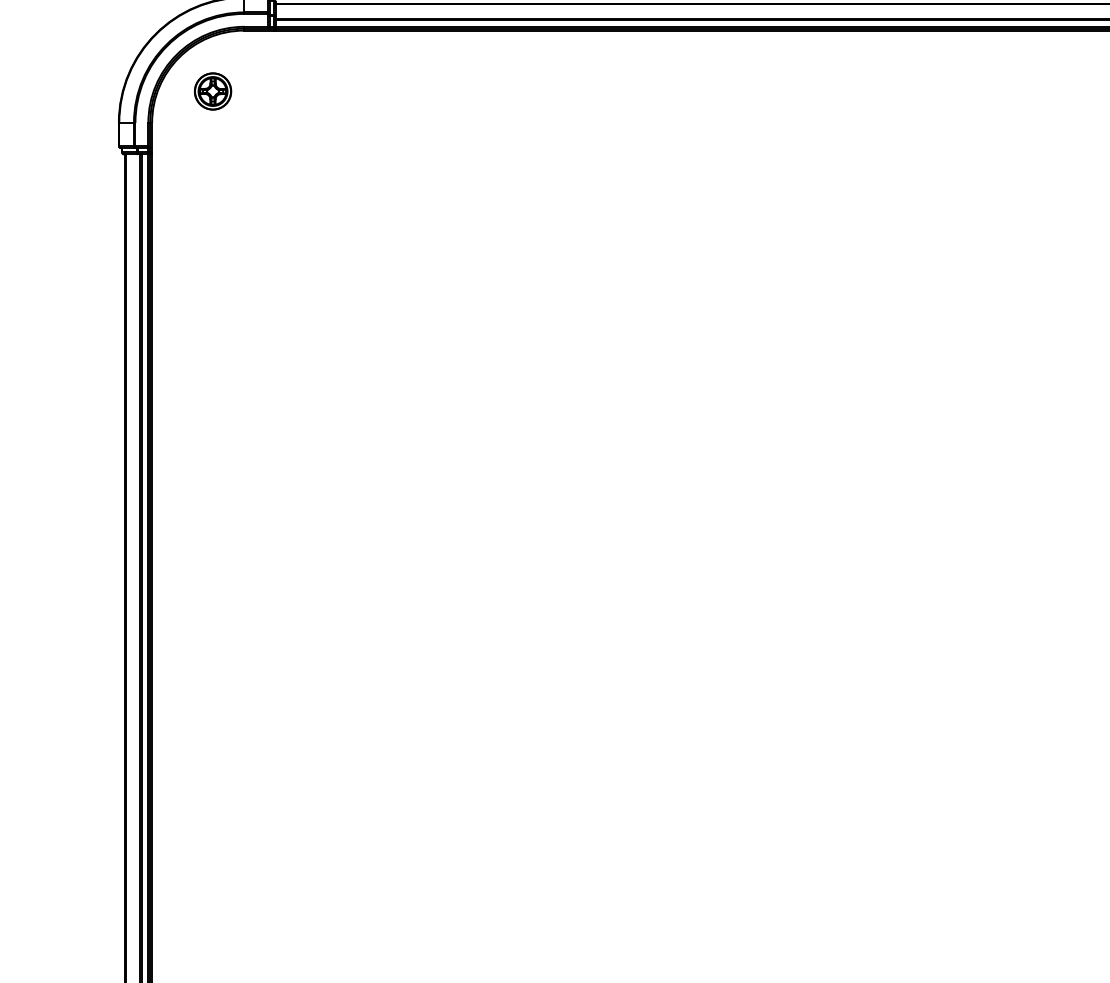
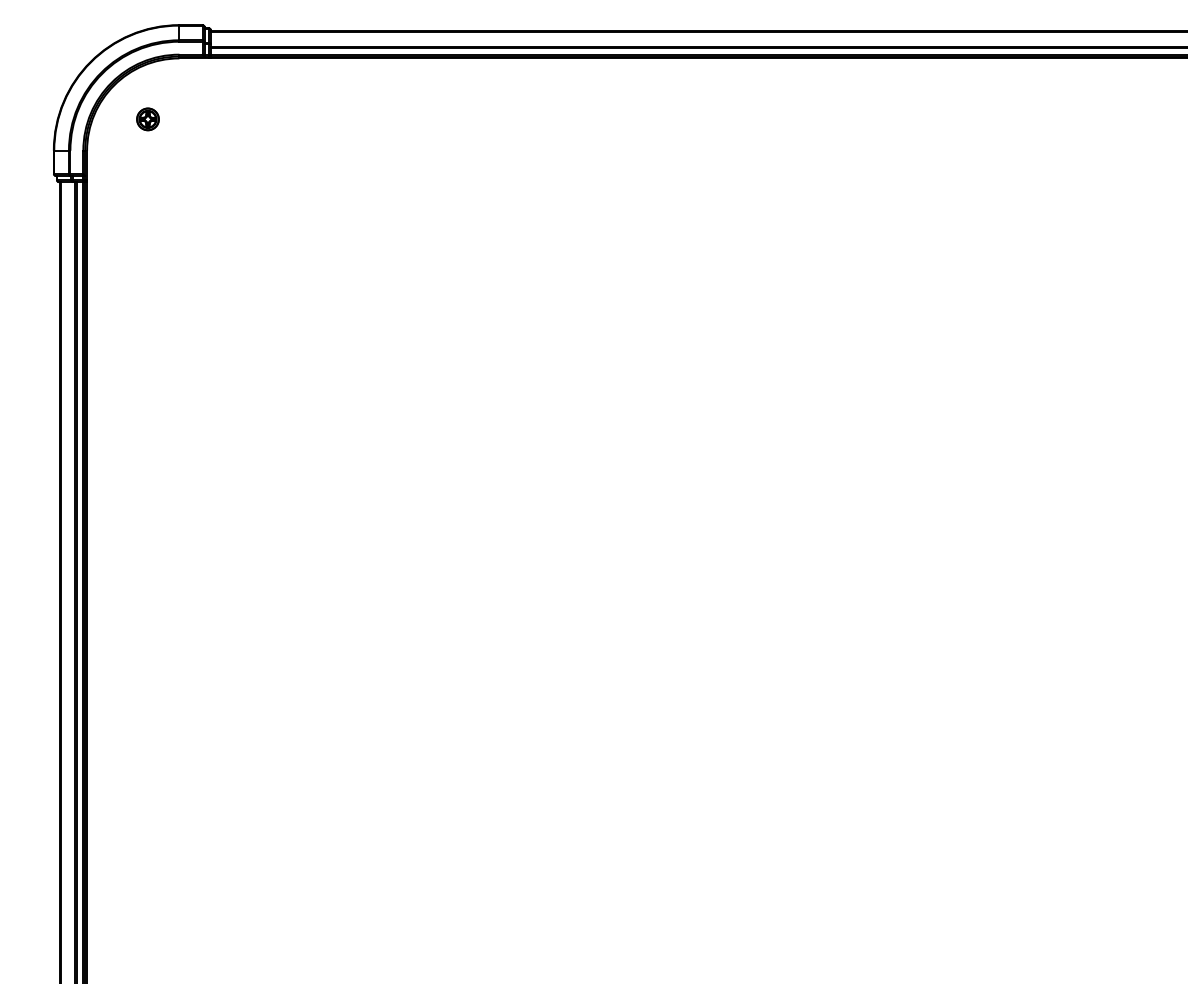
part: (212, 91) -> (147, 119), size x0.6

